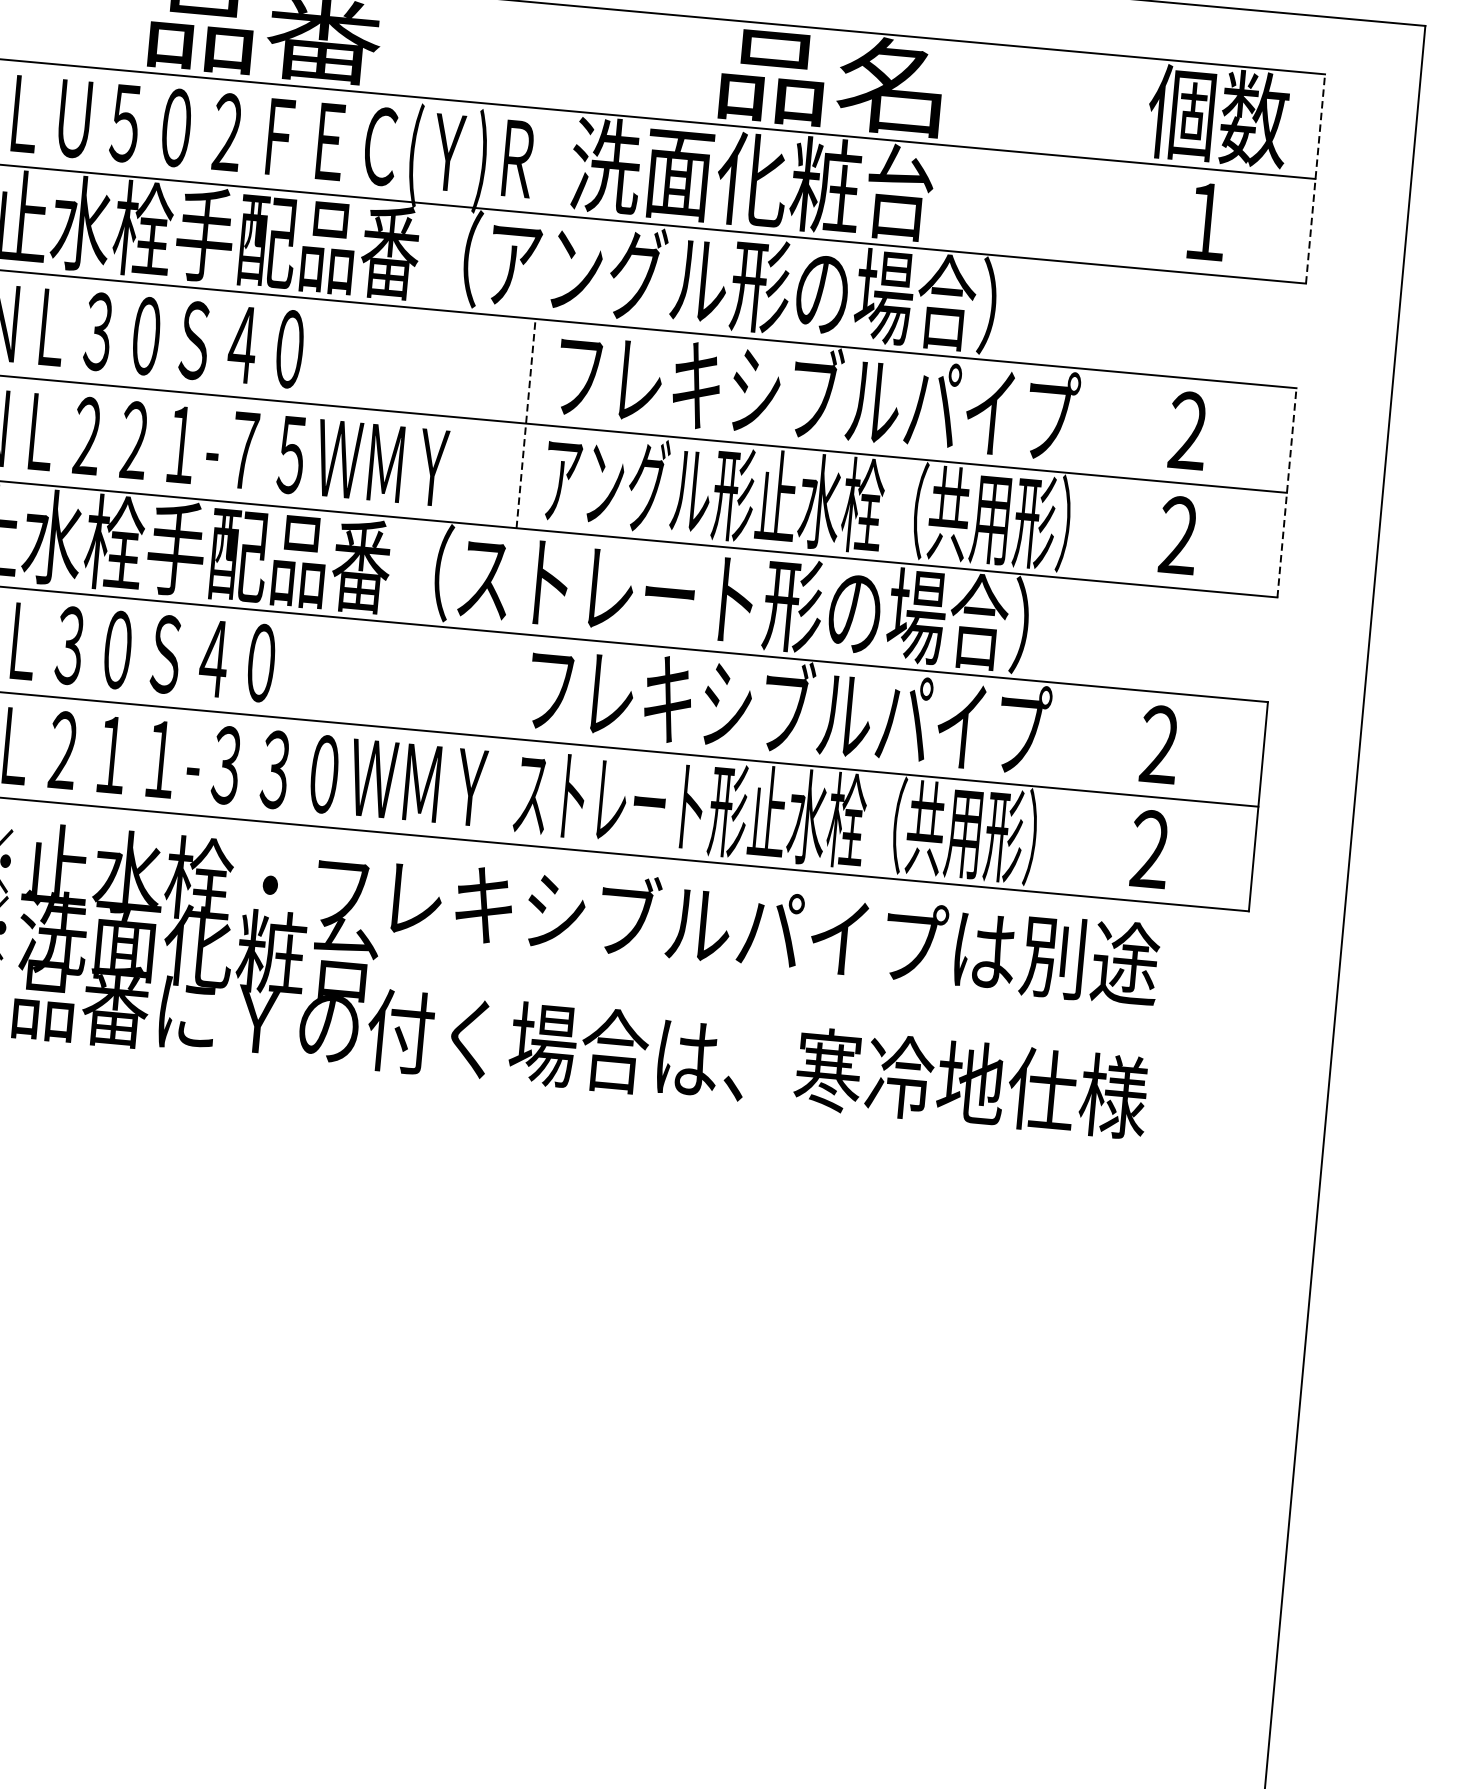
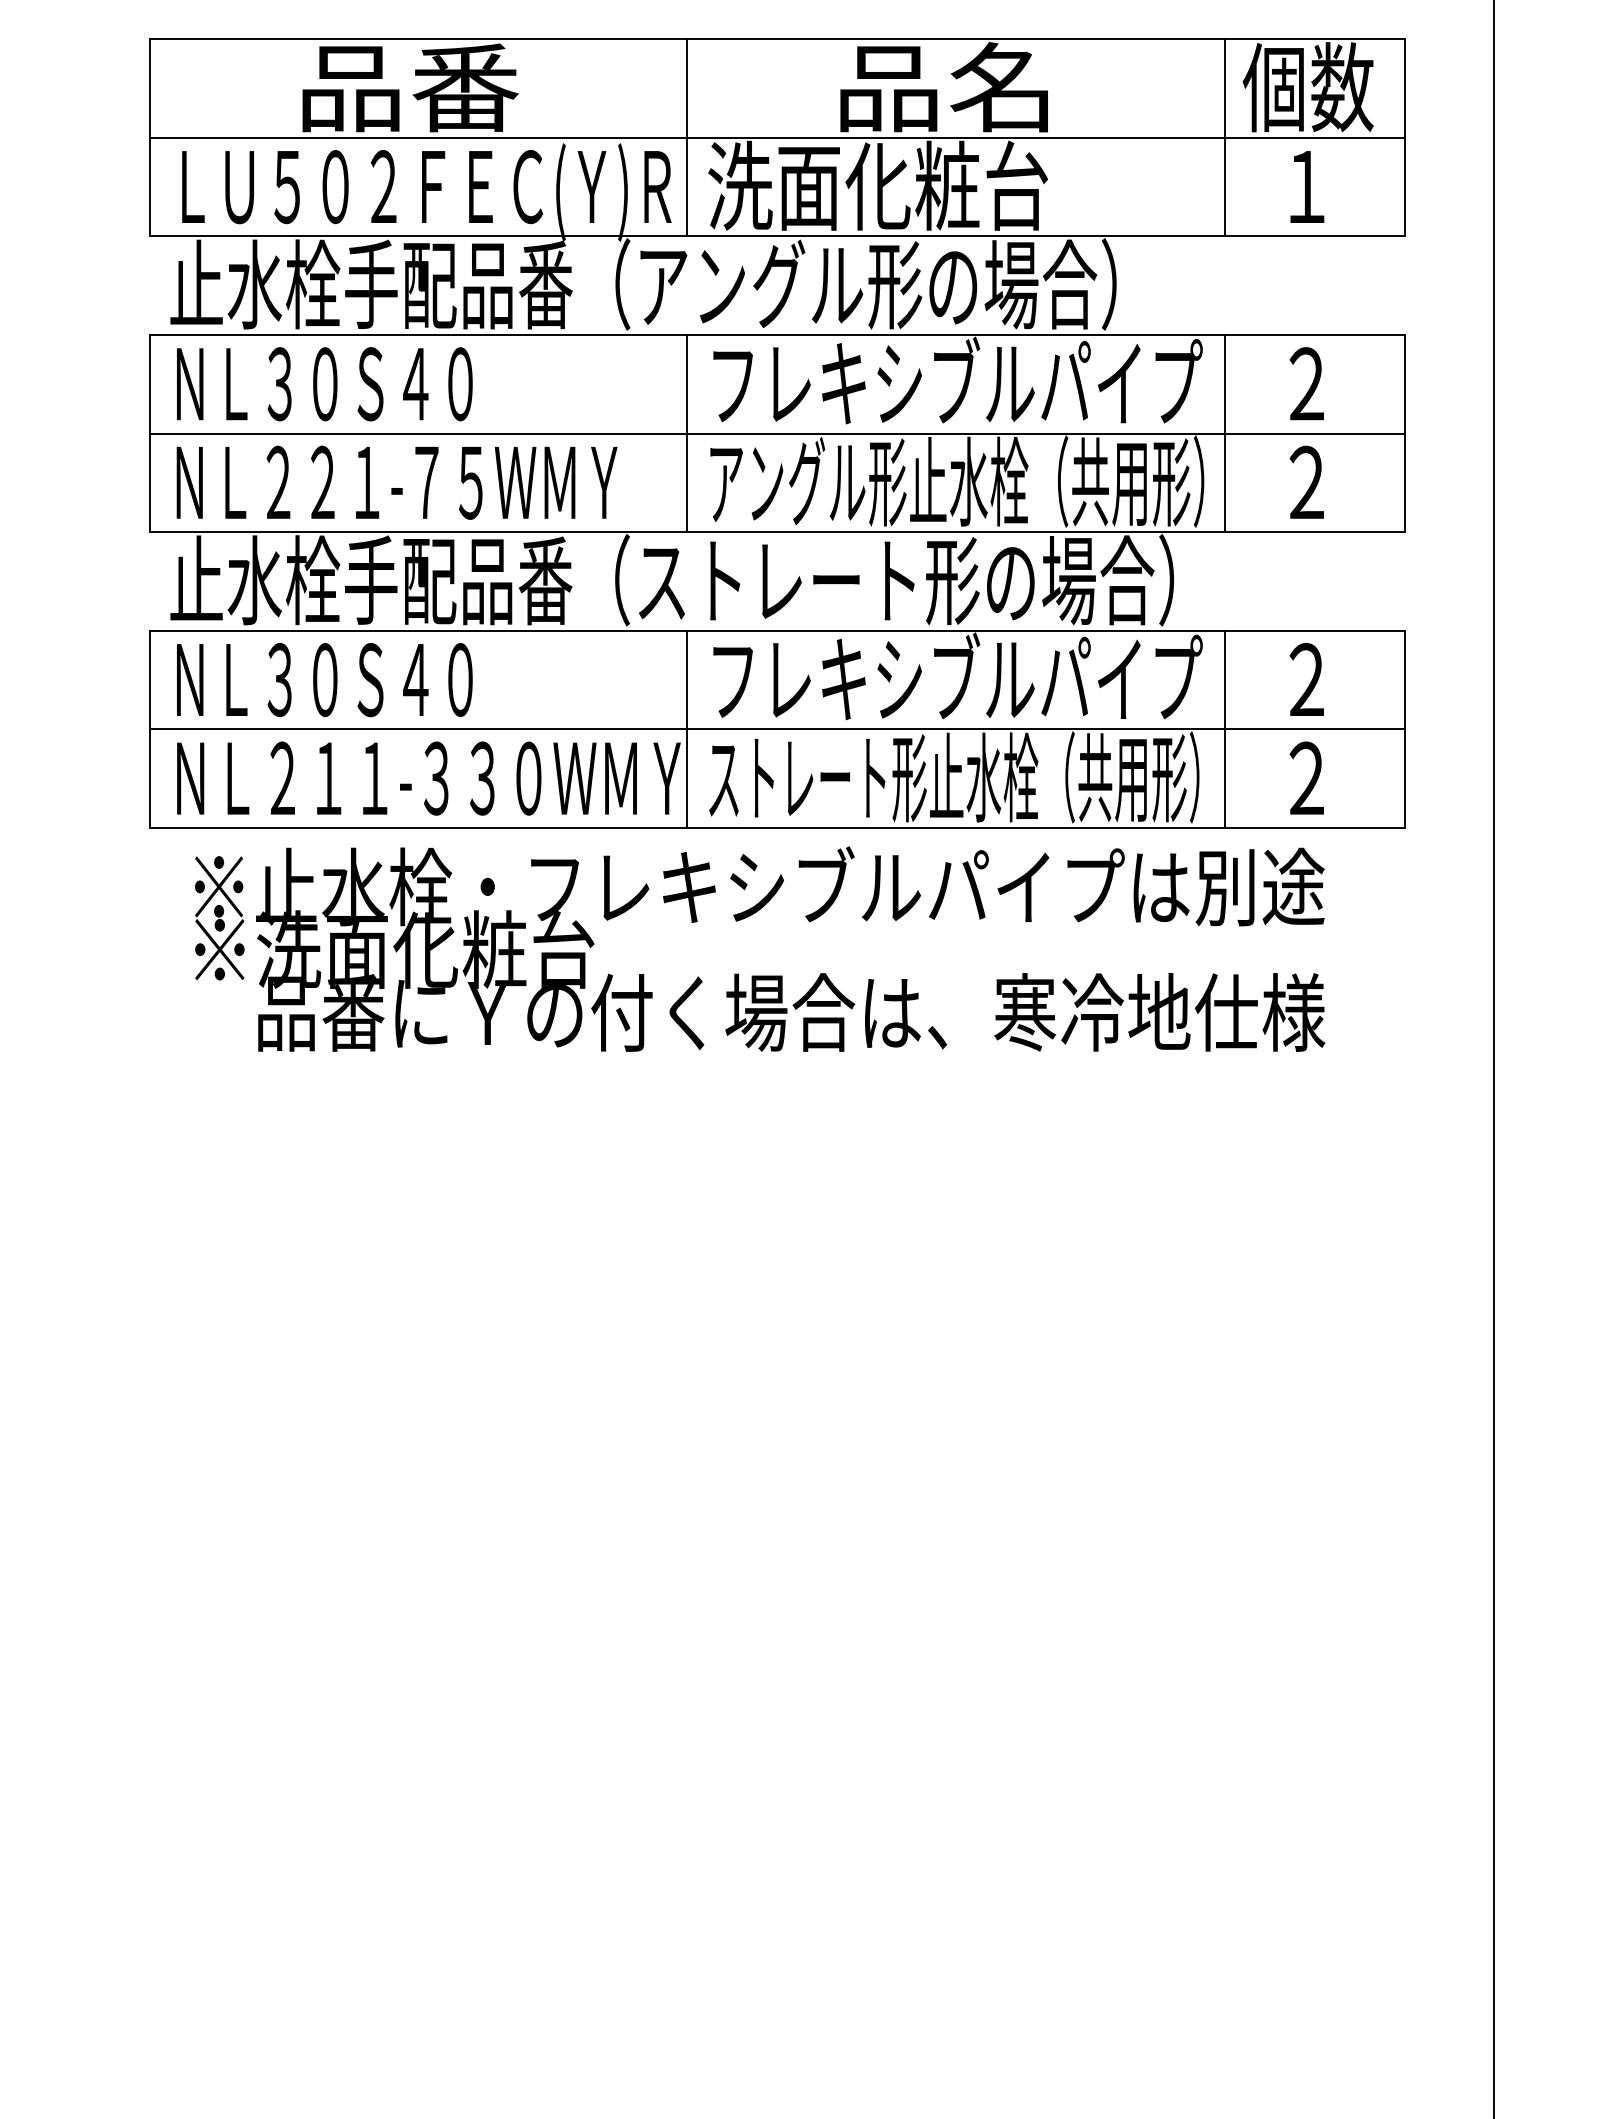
line: (554, 109) -> (687, 137), added
line: (1125, 161) -> (1225, 137), added
line: (1315, 178) -> (1404, 137), dashed -> solid
line: (526, 423) -> (687, 433), dashed -> solid
line: (1097, 475) -> (1225, 433), added
line: (1286, 492) -> (1404, 433), dashed -> solid
line: (497, 737) -> (687, 729), added
line: (1068, 789) -> (1225, 729), added

